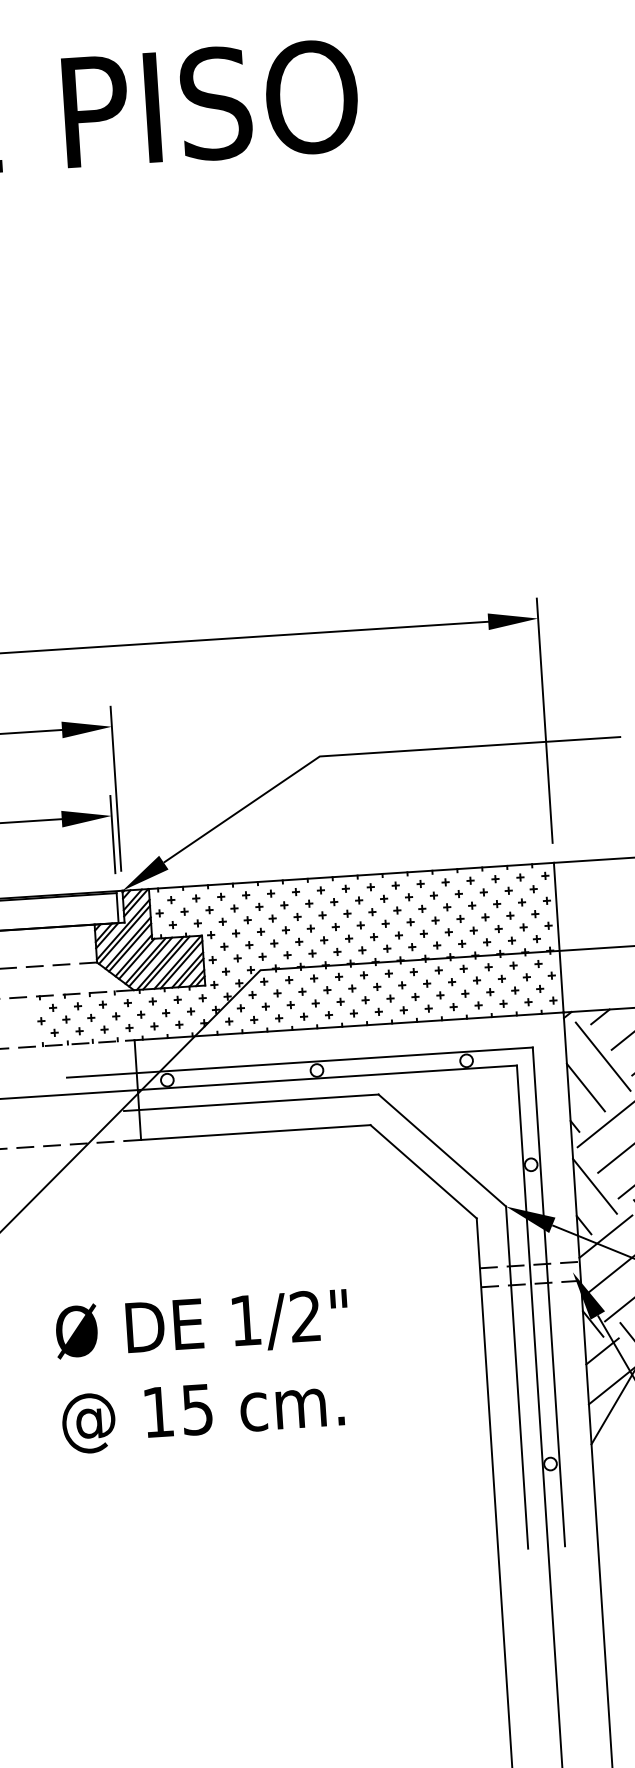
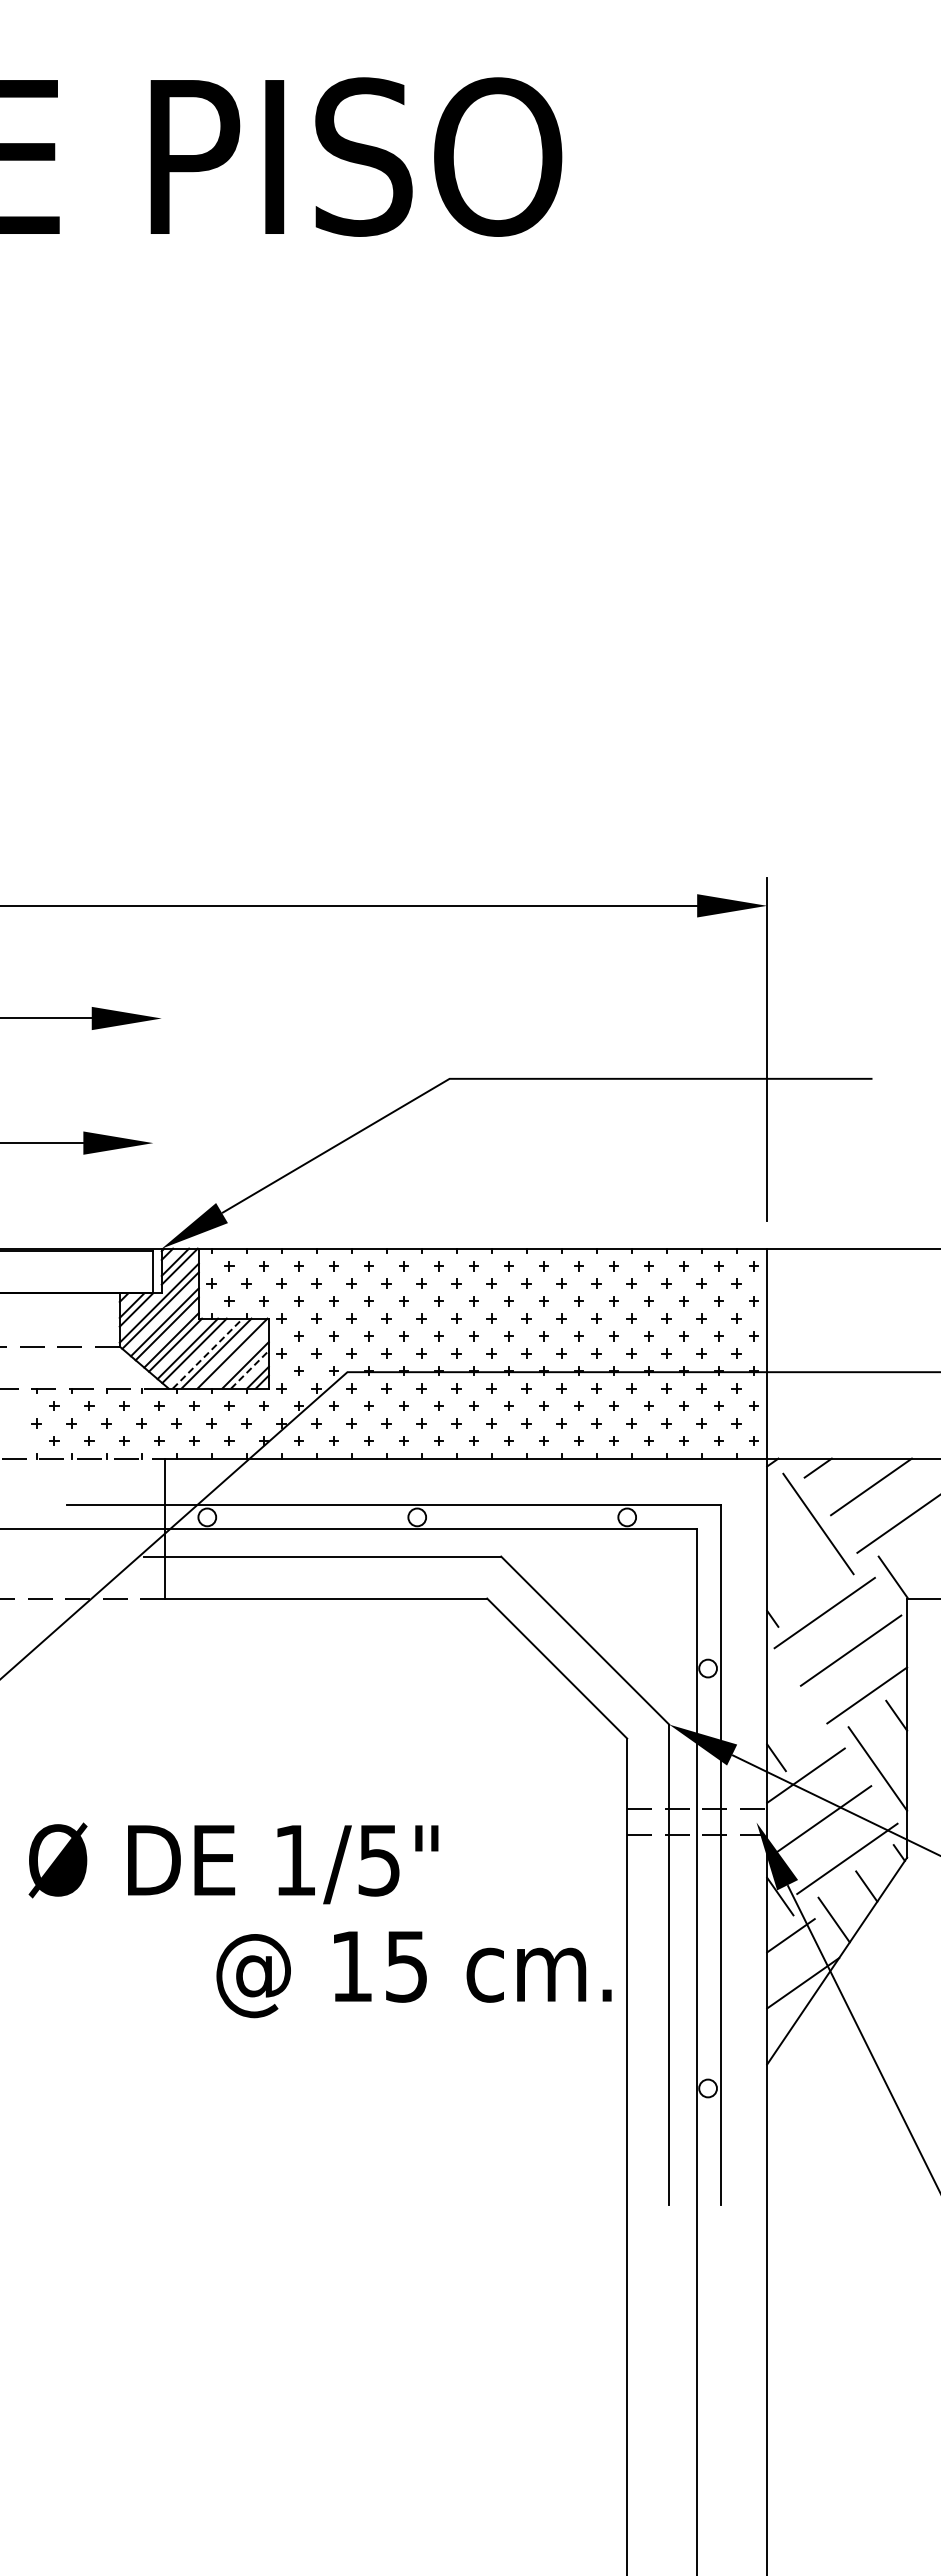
line: (115, 788) -> (161, 1105), removed
line: (112, 834) -> (153, 1169), removed
line: (160, 963) -> (208, 1353), solid -> dashed
line: (181, 964) -> (237, 1357), removed
line: (190, 972) -> (249, 1369), solid -> dashed
line: (585, 1087) -> (791, 1565), removed
line: (595, 1186) -> (795, 1704), removed
text: (305, 1316) -> (378, 1860), 1/2" -> 1/5"
text: (202, 1414) -> (413, 1974), moved

